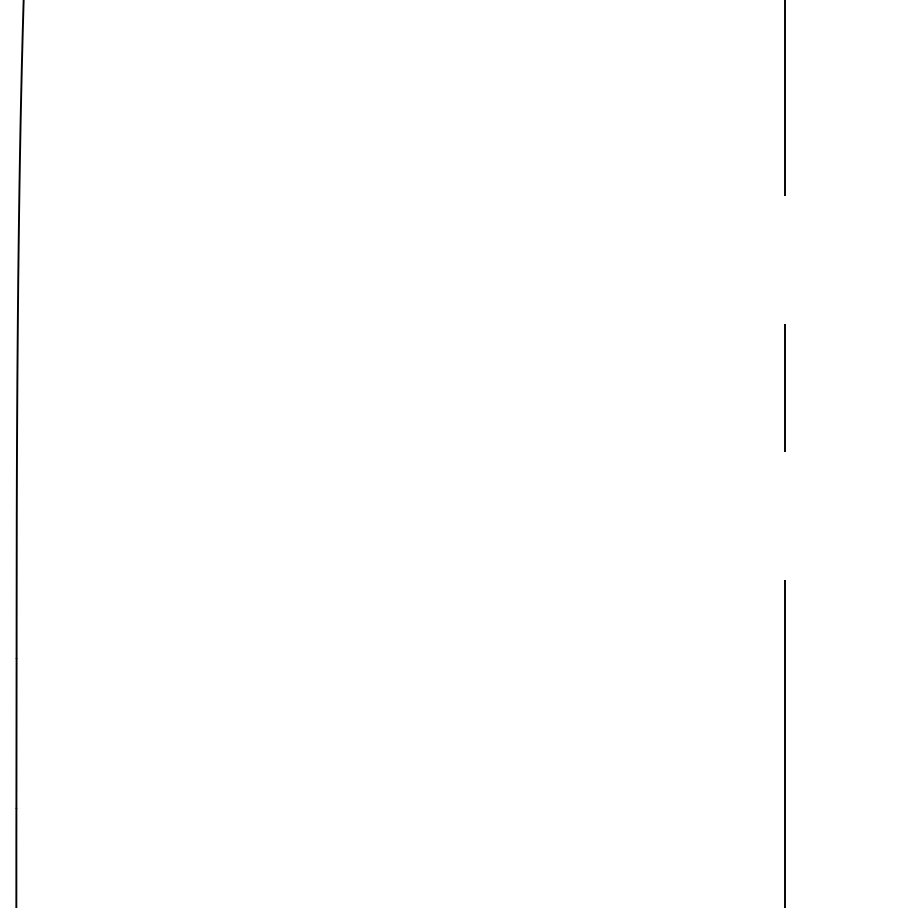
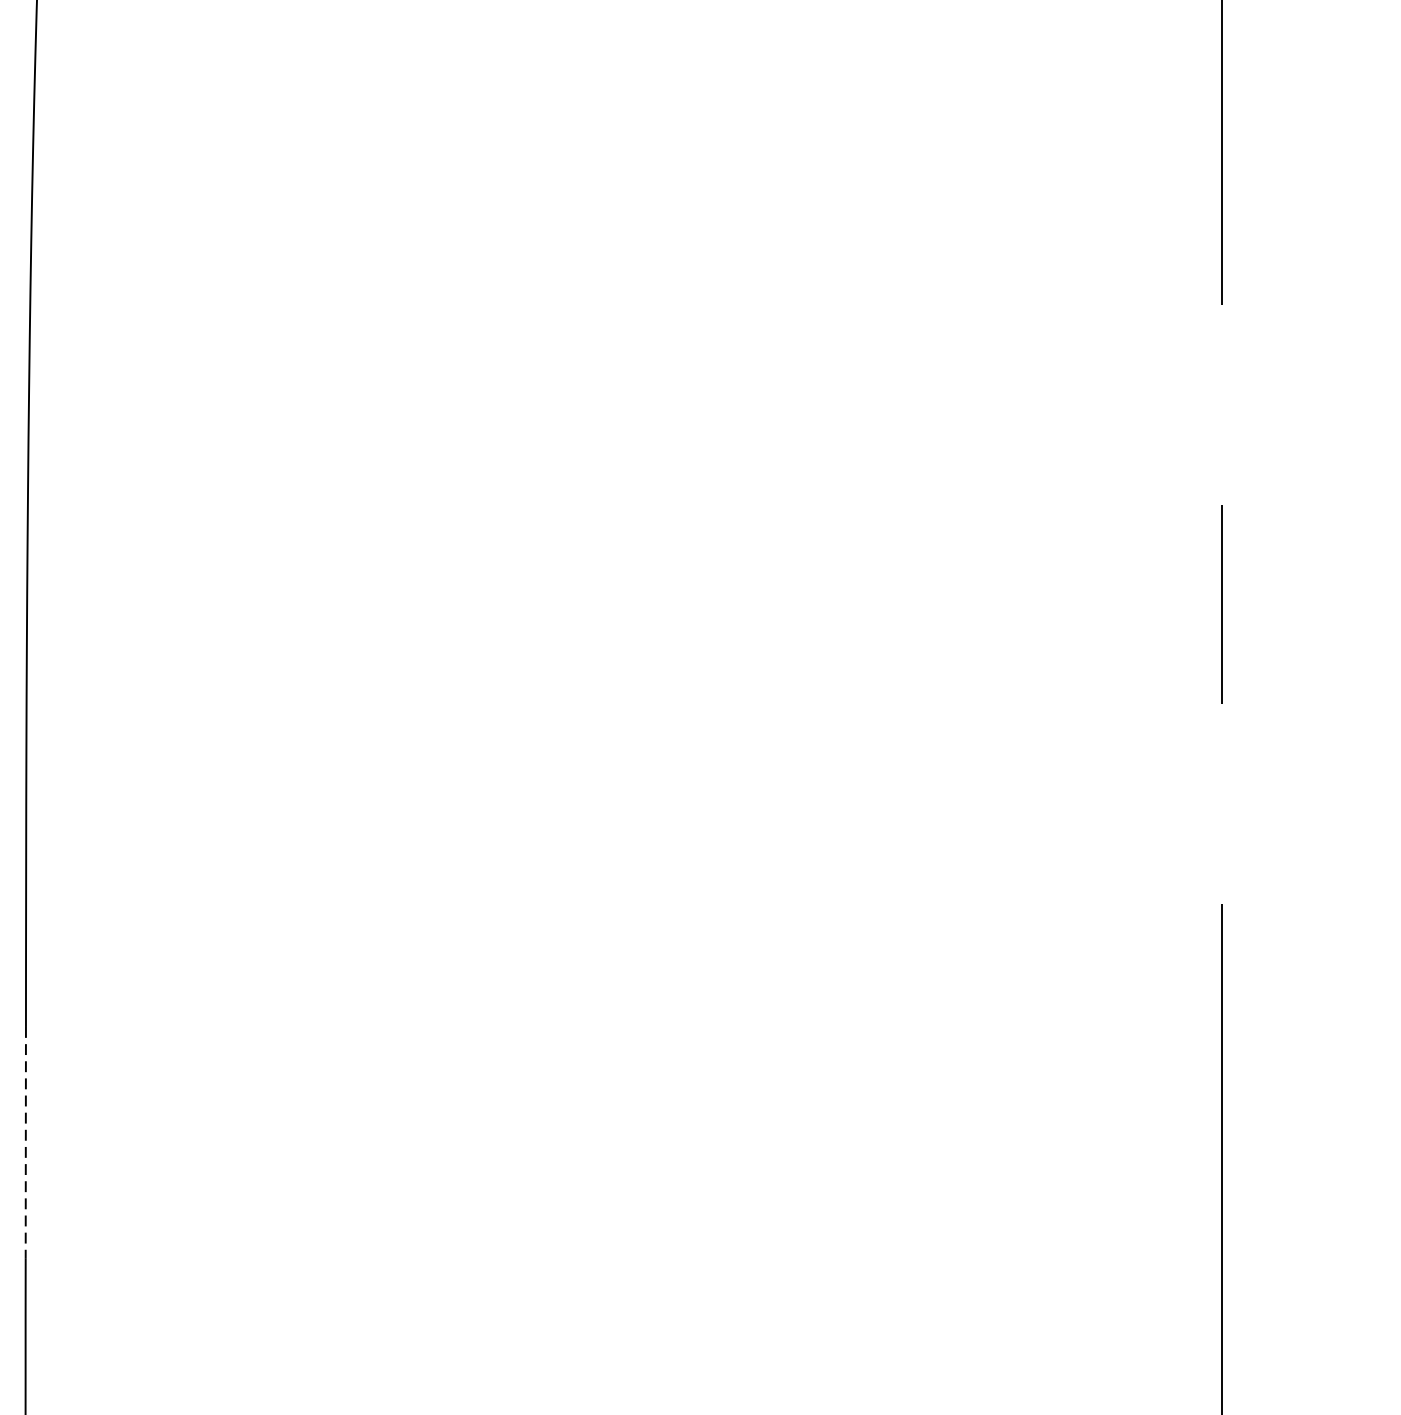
line: (16, 733) -> (25, 1142), solid -> dashed

